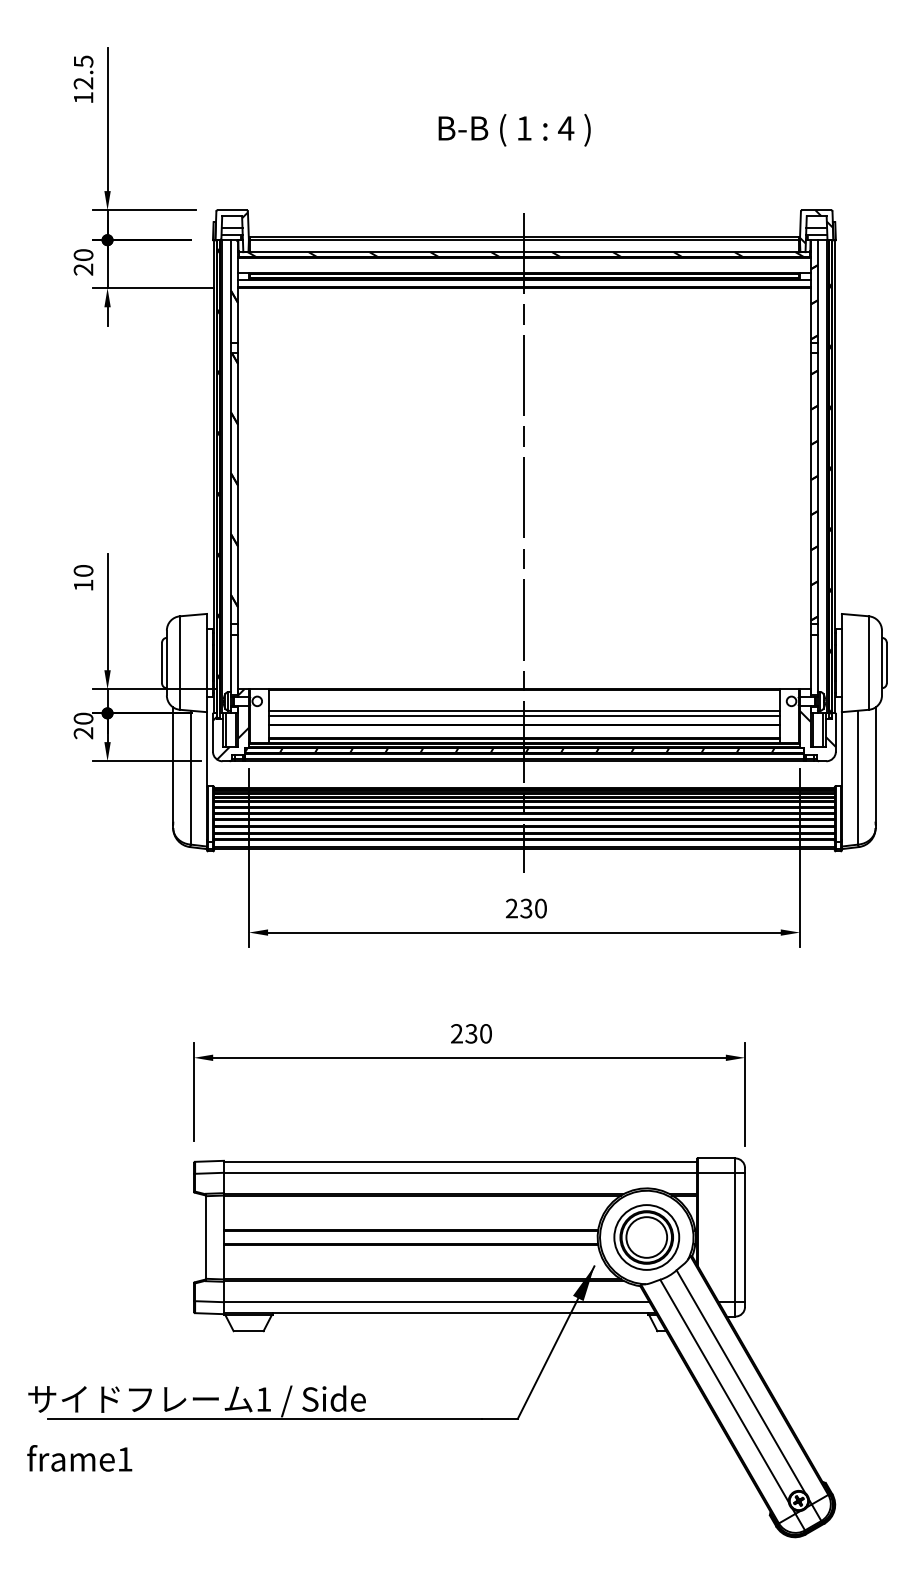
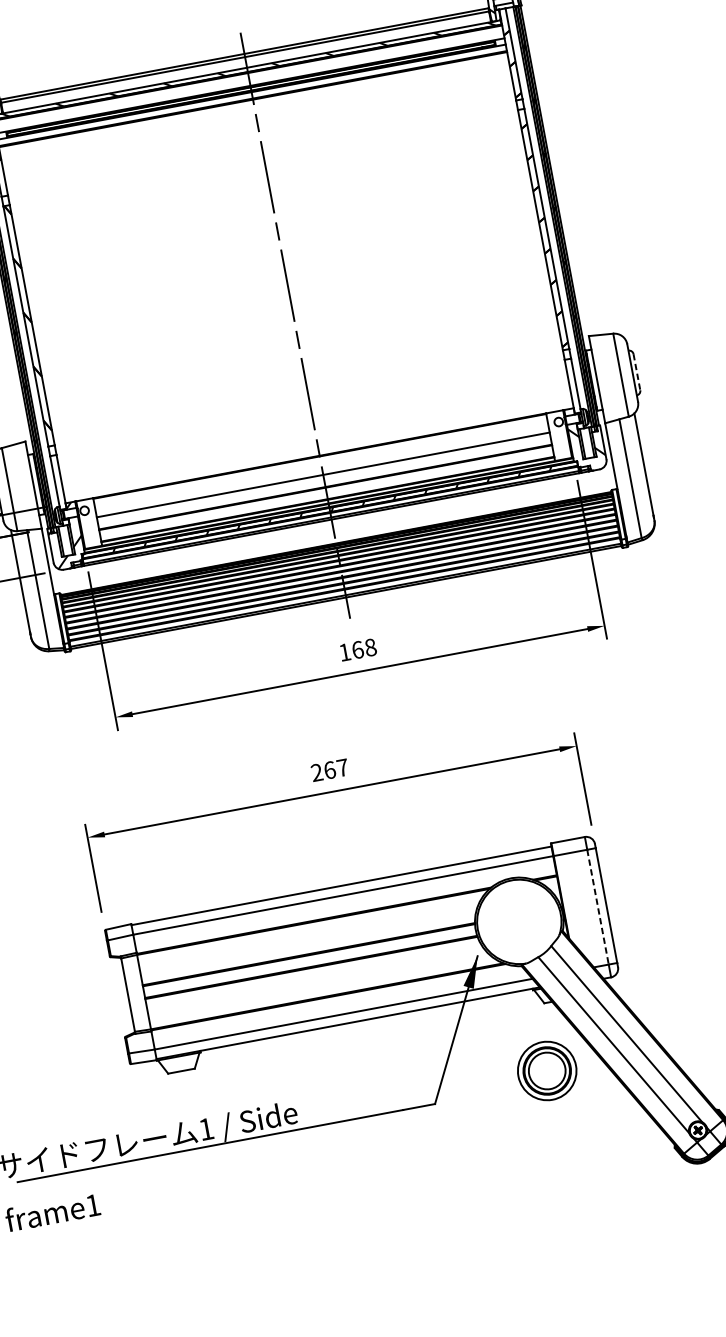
line: (886, 663) -> (636, 372), solid -> dashed
line: (524, 715) -> (324, 478), removed
text: (525, 908) -> (357, 650), 230 -> 168
text: (478, 1033) -> (336, 768), 230 -> 267
part: (646, 1237) -> (546, 1071), moved
line: (735, 1237) -> (598, 907), solid -> dashed

